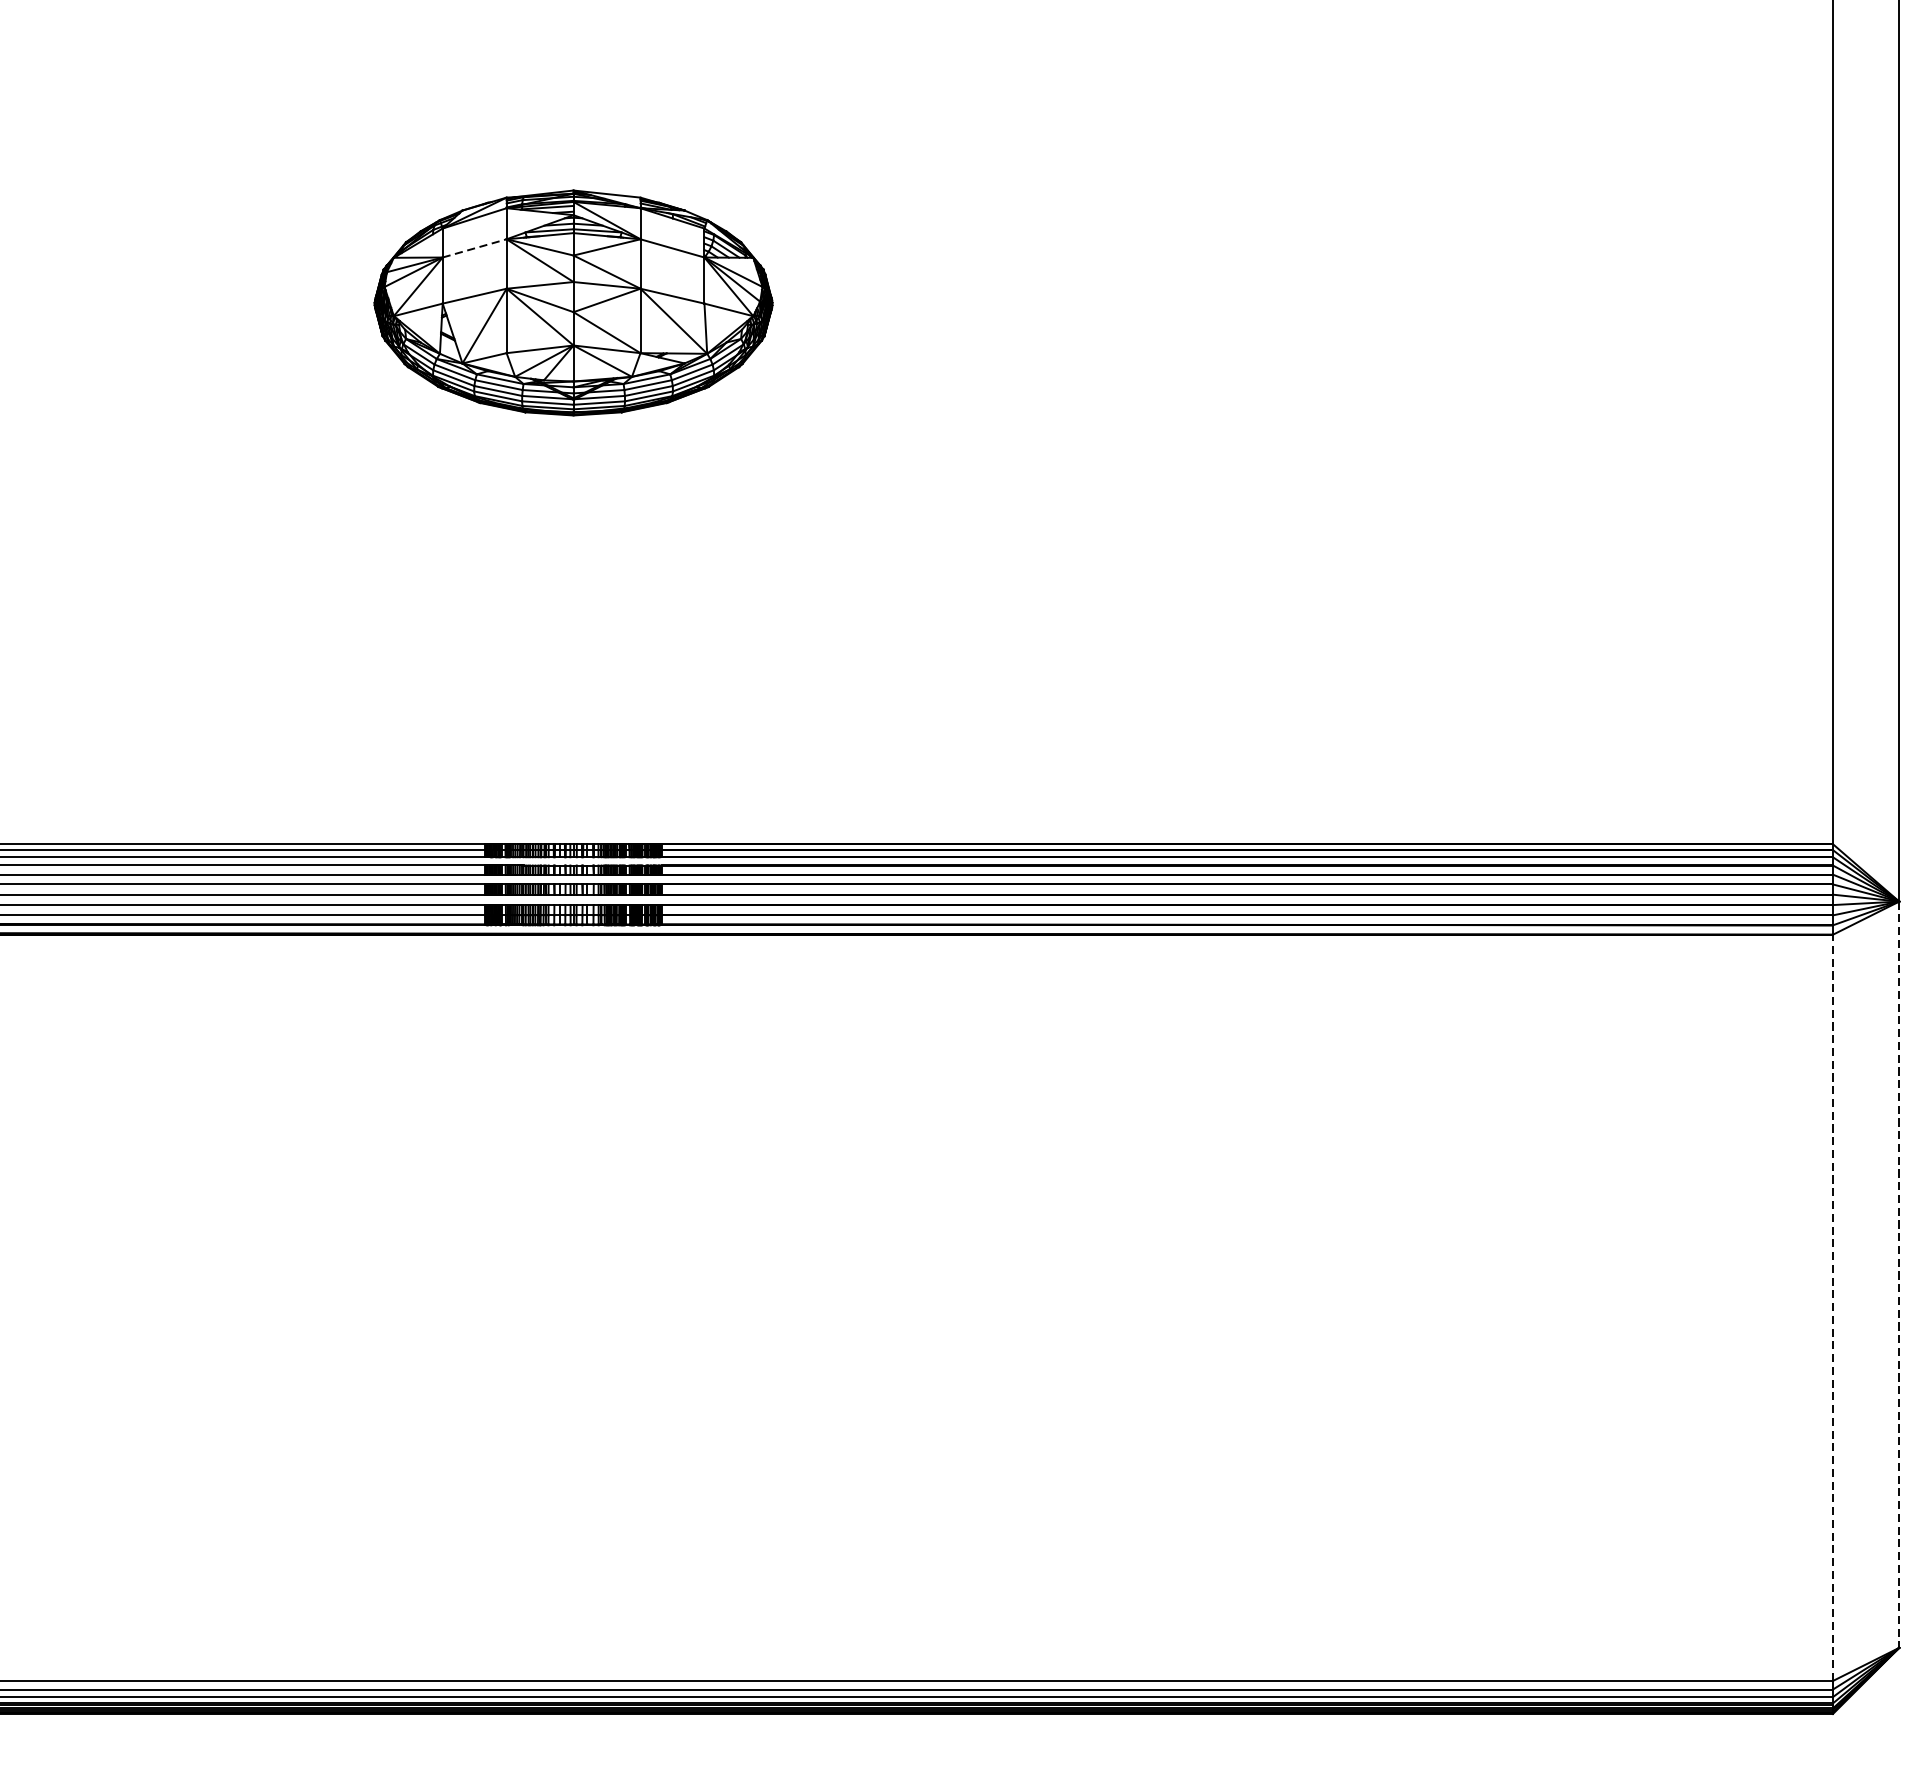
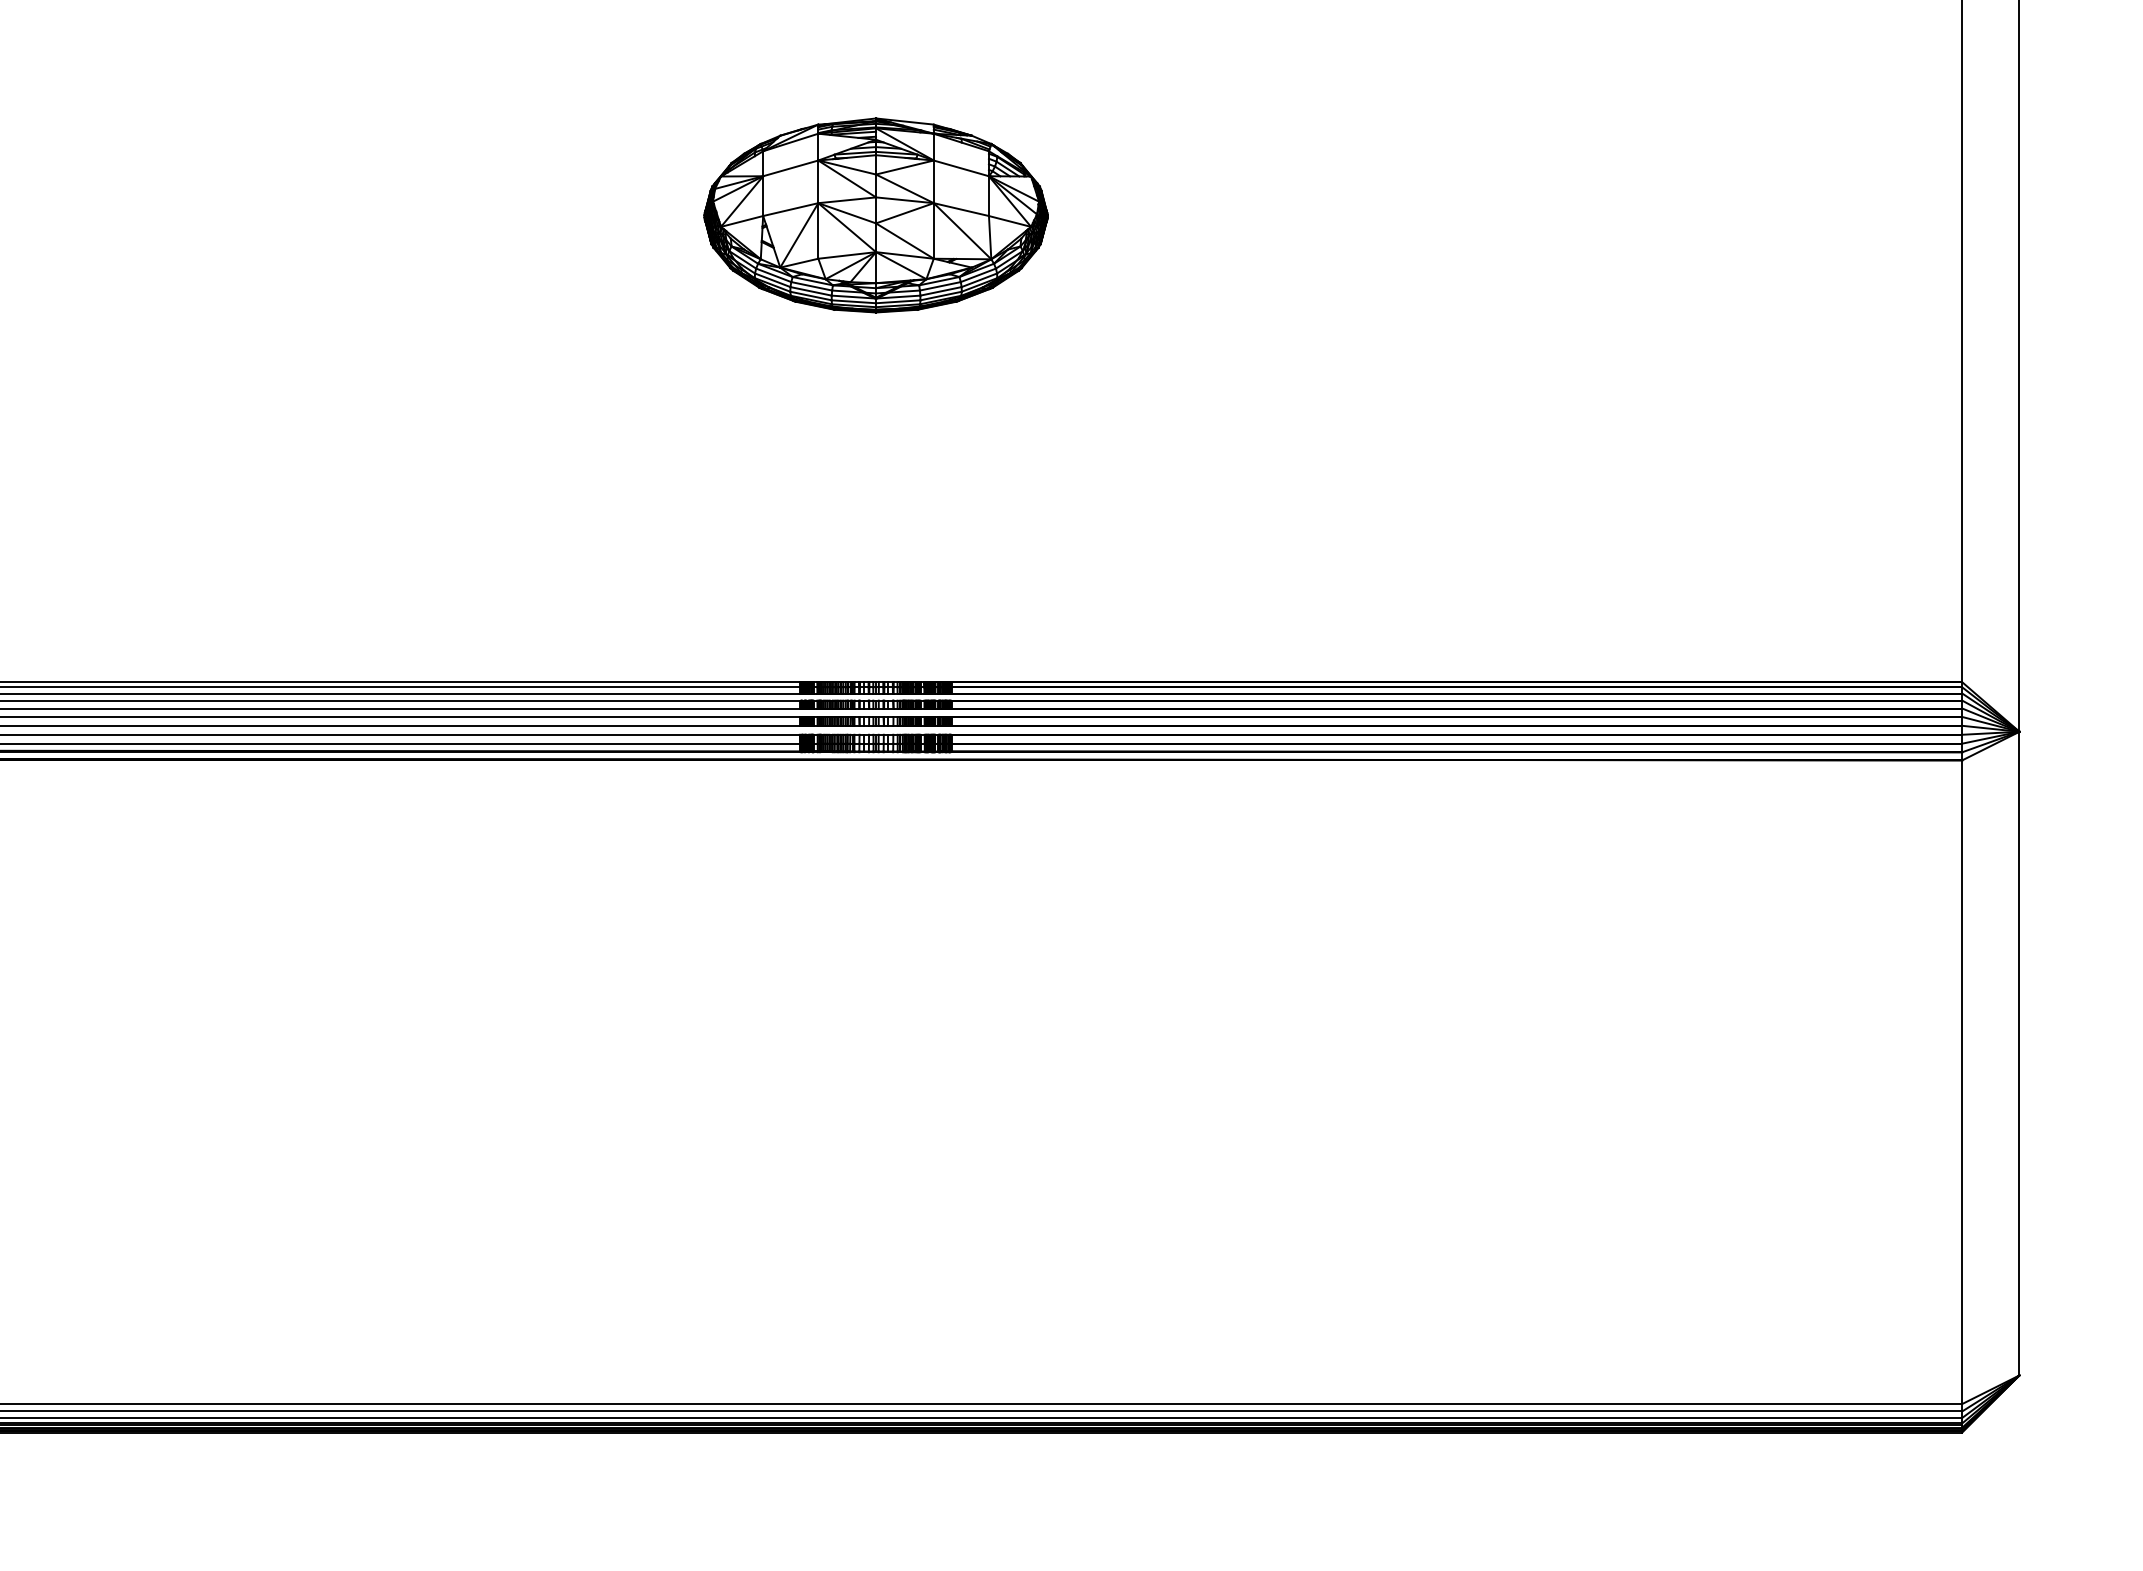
line: (474, 248) -> (790, 168), dashed -> solid
line: (1899, 1274) -> (2019, 1053), dashed -> solid
line: (1833, 1308) -> (1962, 1082), dashed -> solid

